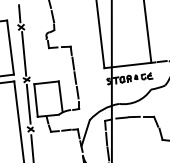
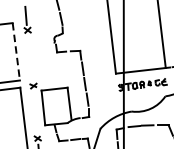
line: (10, 48) -> (16, 52), solid -> dashed
line: (24, 53) -> (31, 58), removed
line: (28, 103) -> (35, 111), removed

